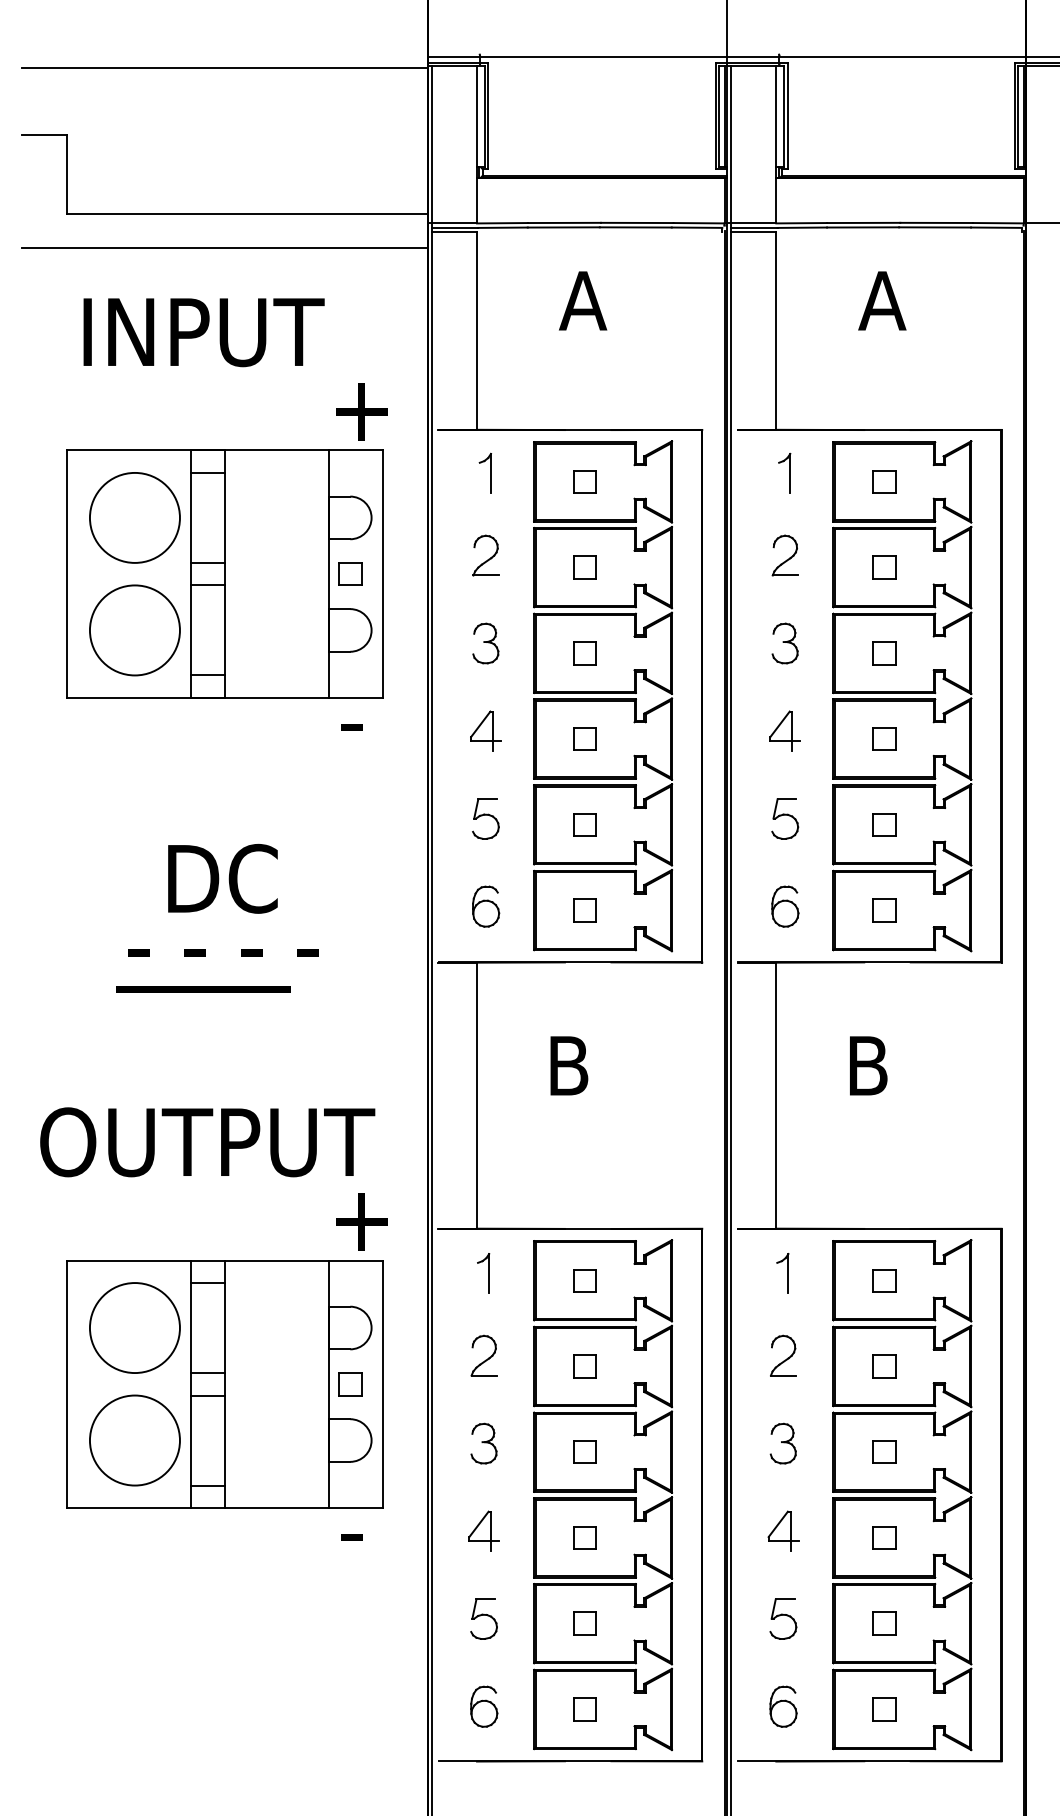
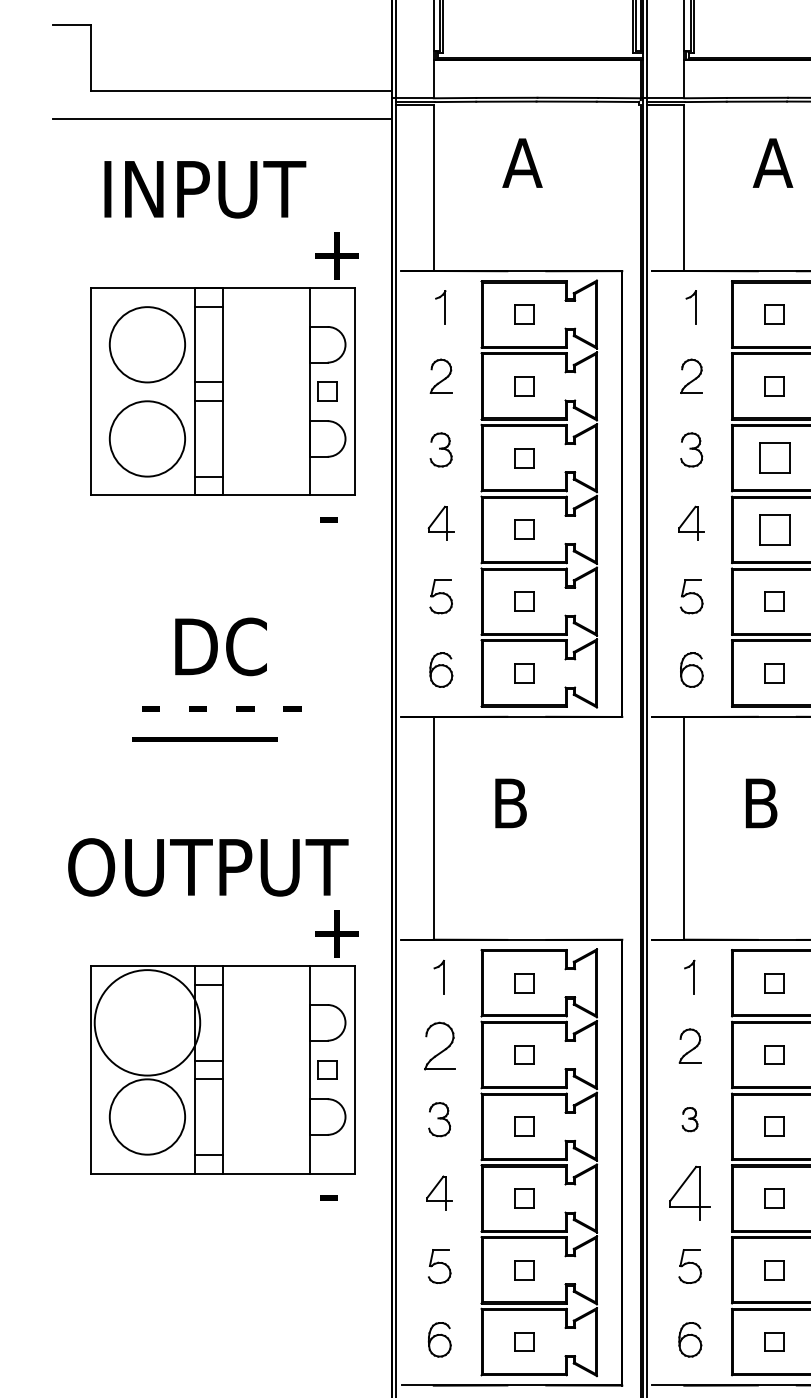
part: (884, 653) -> (774, 458), size x1.6
part: (884, 738) -> (774, 529), size x1.6
circle: (134, 1328) -> (147, 1023), size x1.4
part: (483, 1355) -> (439, 1045), size x1.4
part: (782, 1443) -> (689, 1119), size x0.7
part: (783, 1530) -> (690, 1192), size x1.6

